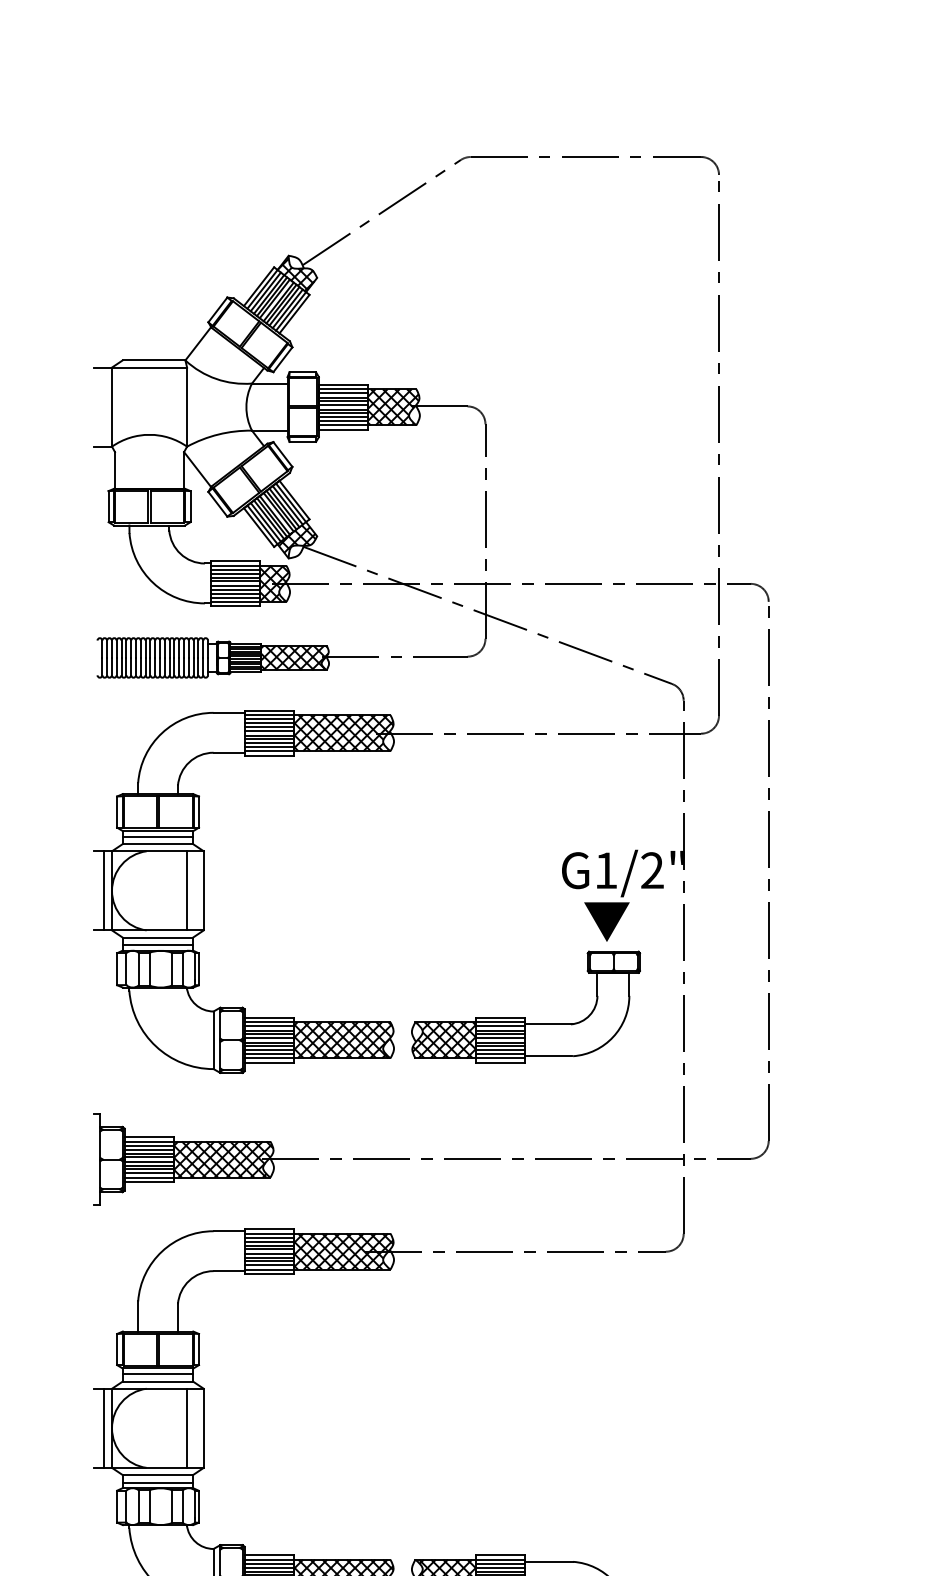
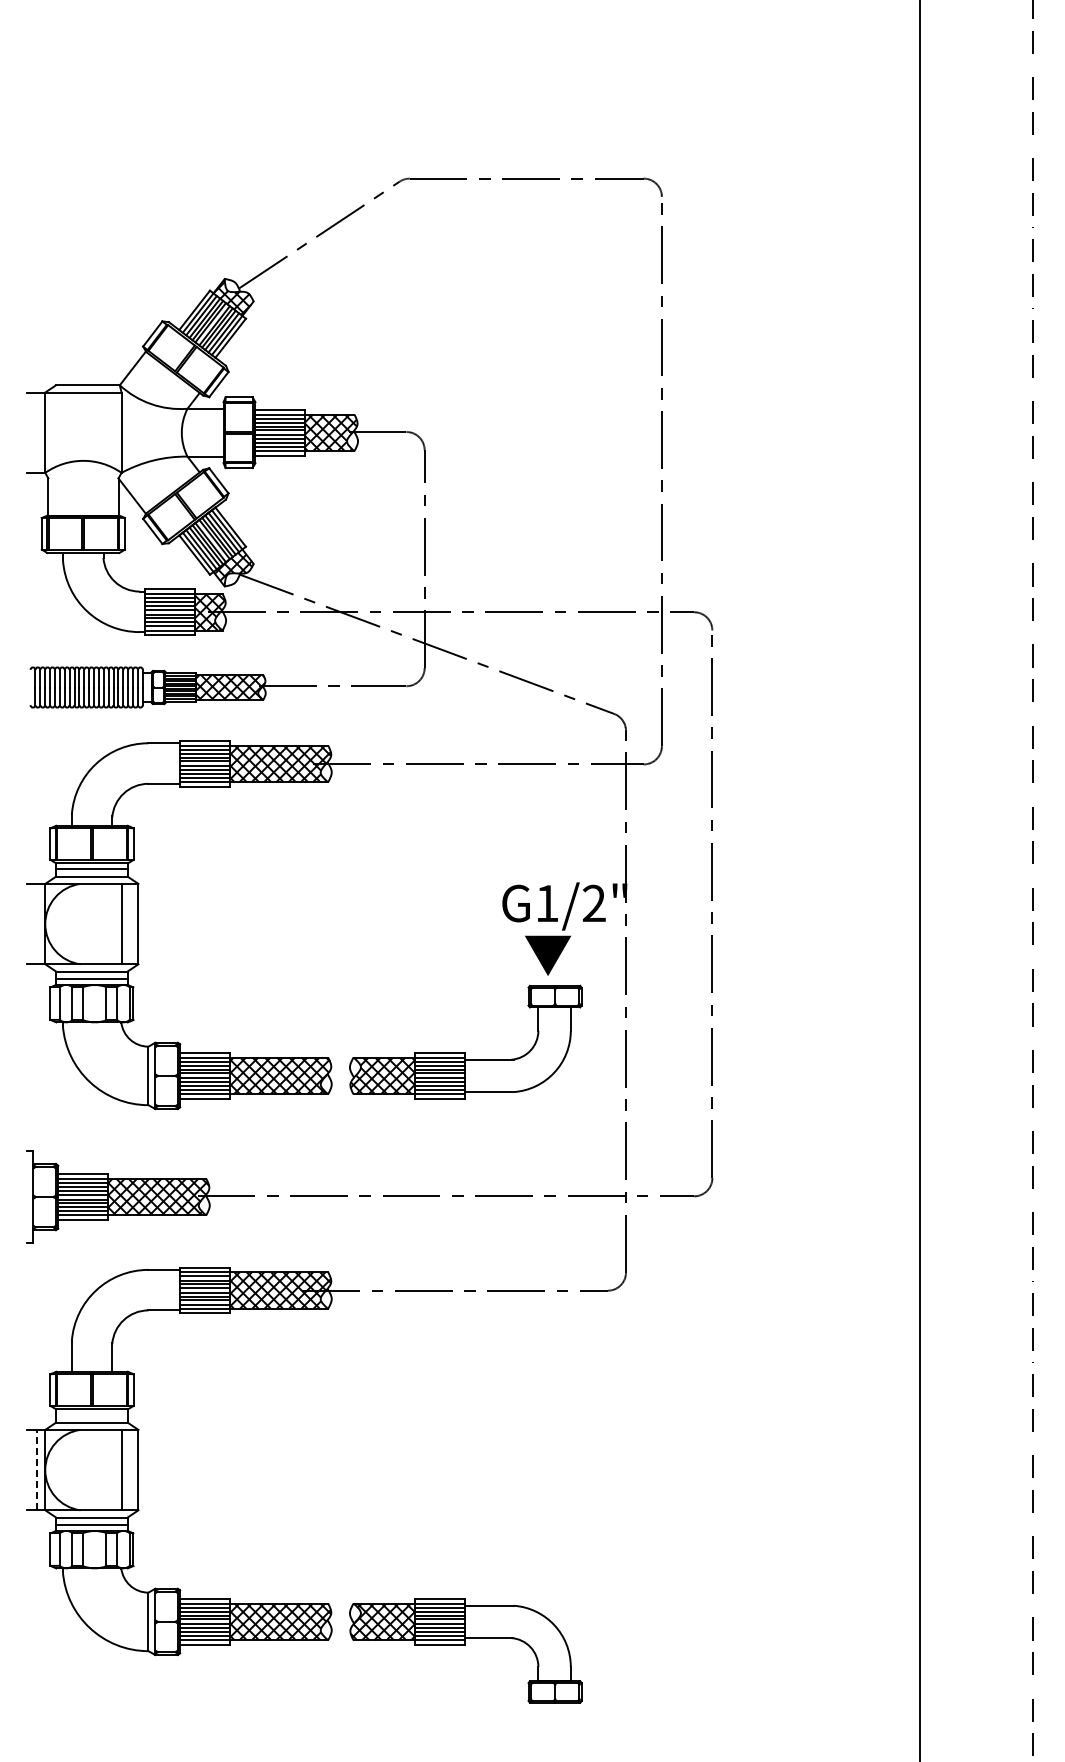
line: (104, 890) -> (37, 923), removed
line: (157, 1373) -> (91, 1414), removed
line: (104, 1427) -> (37, 1469), solid -> dashed

